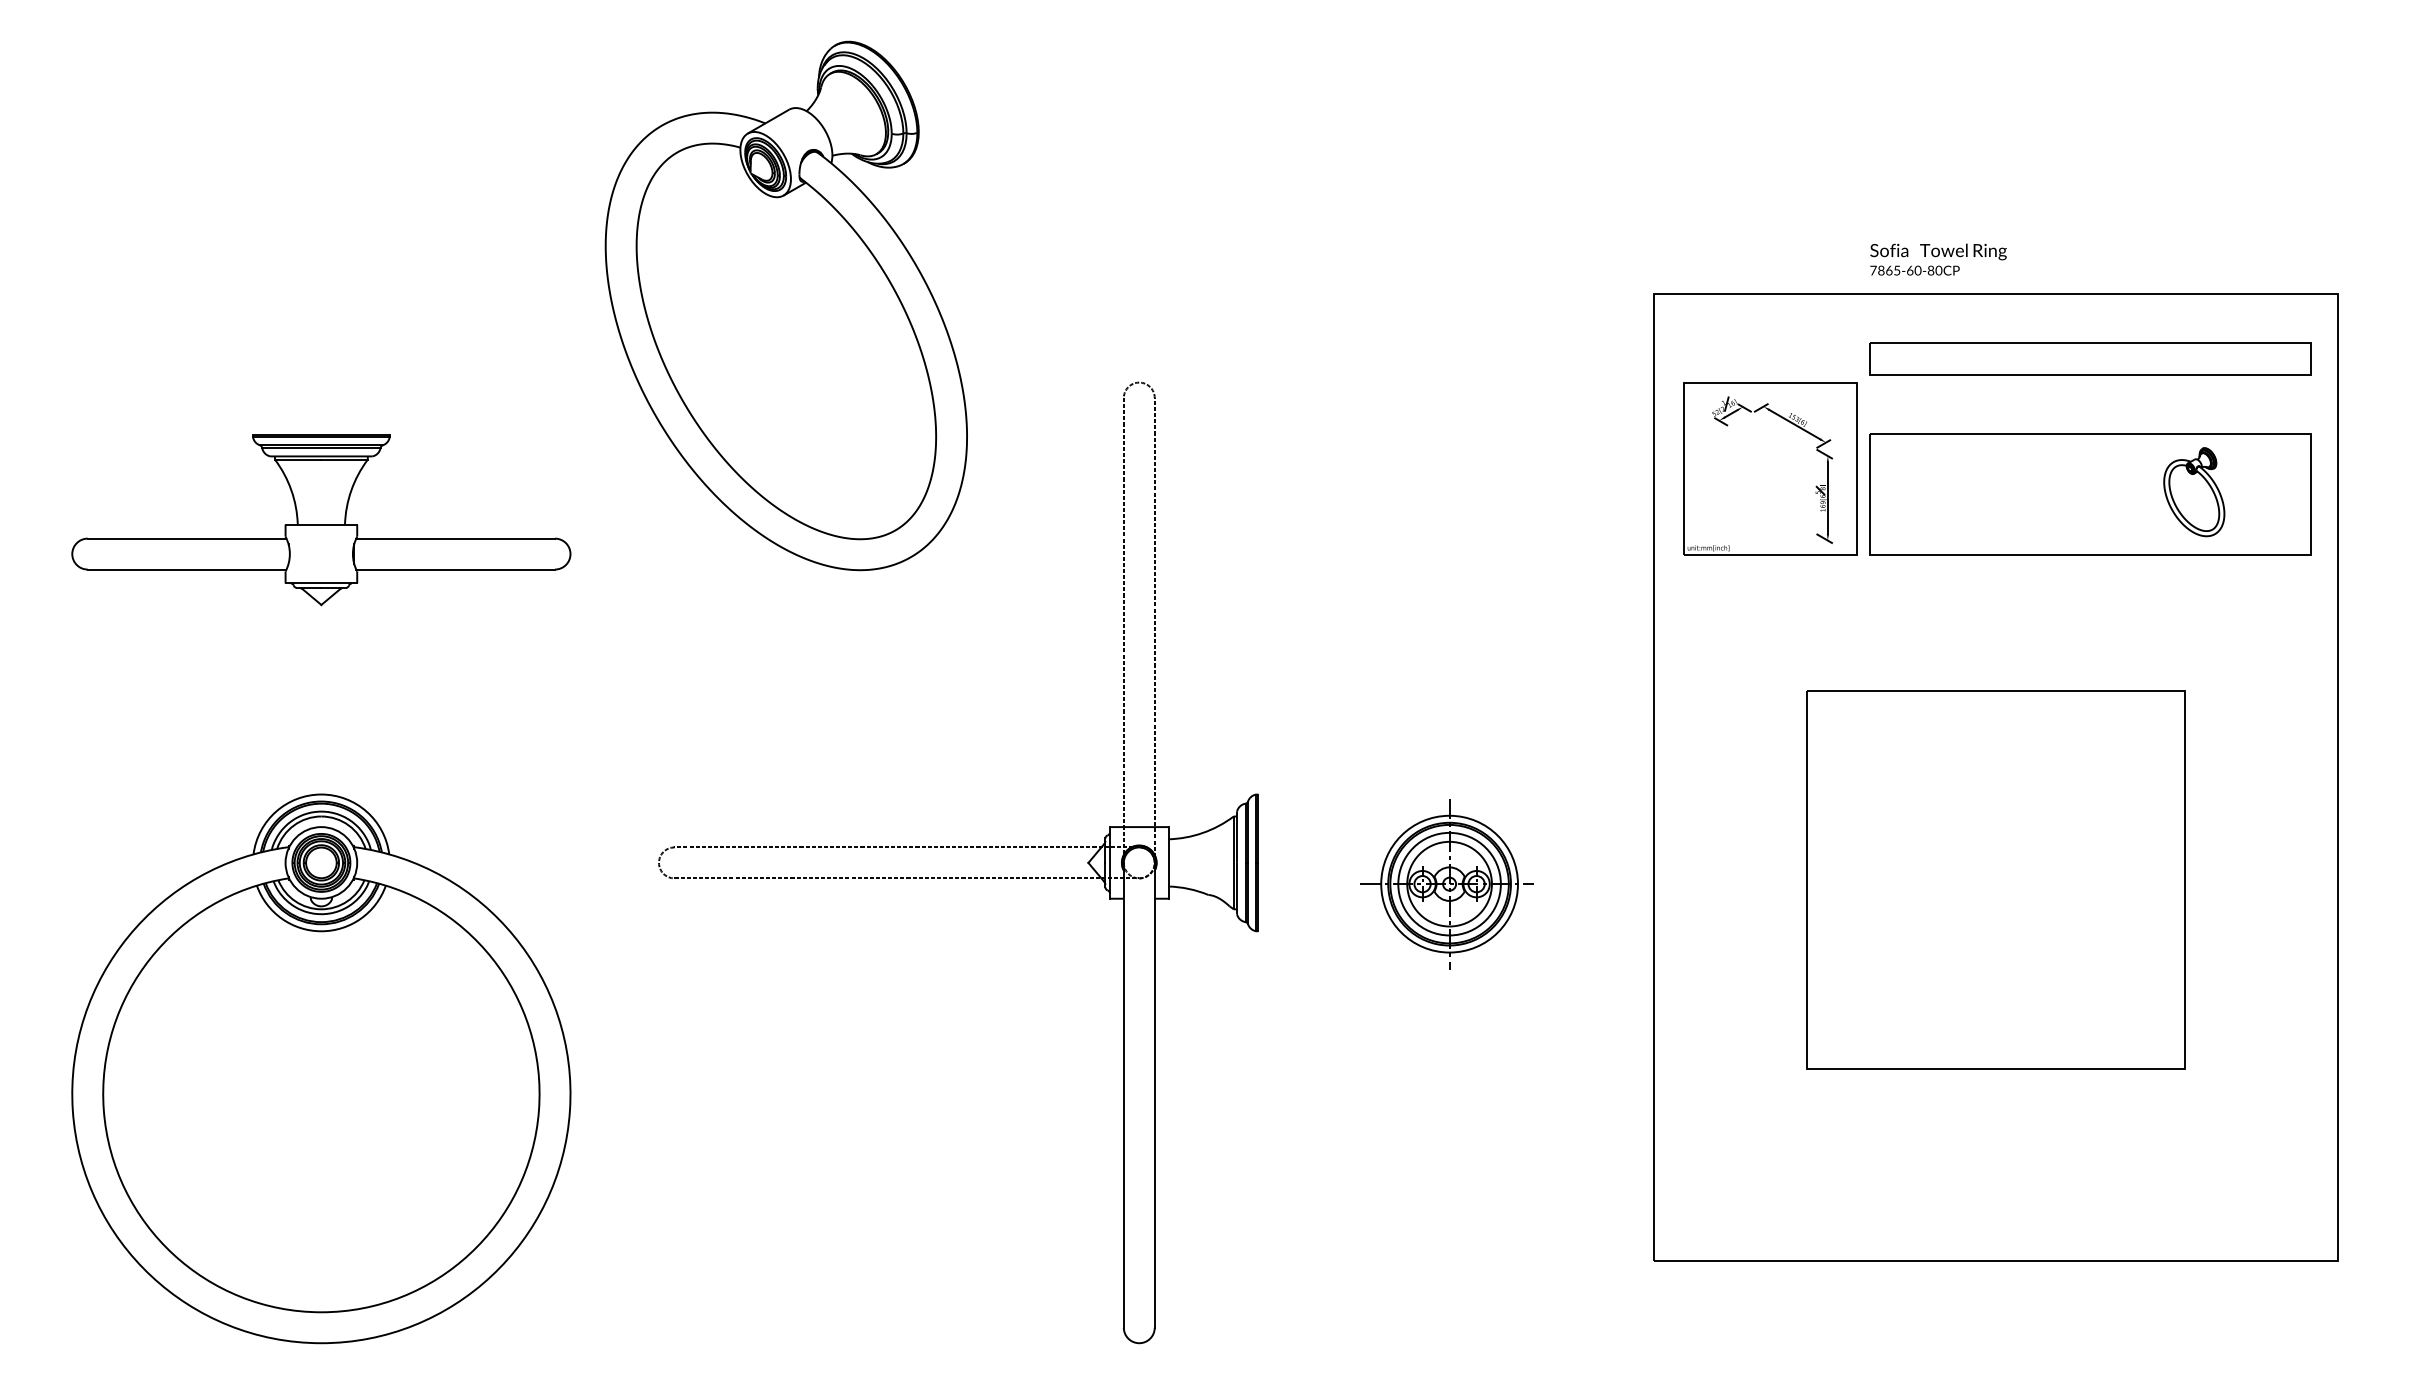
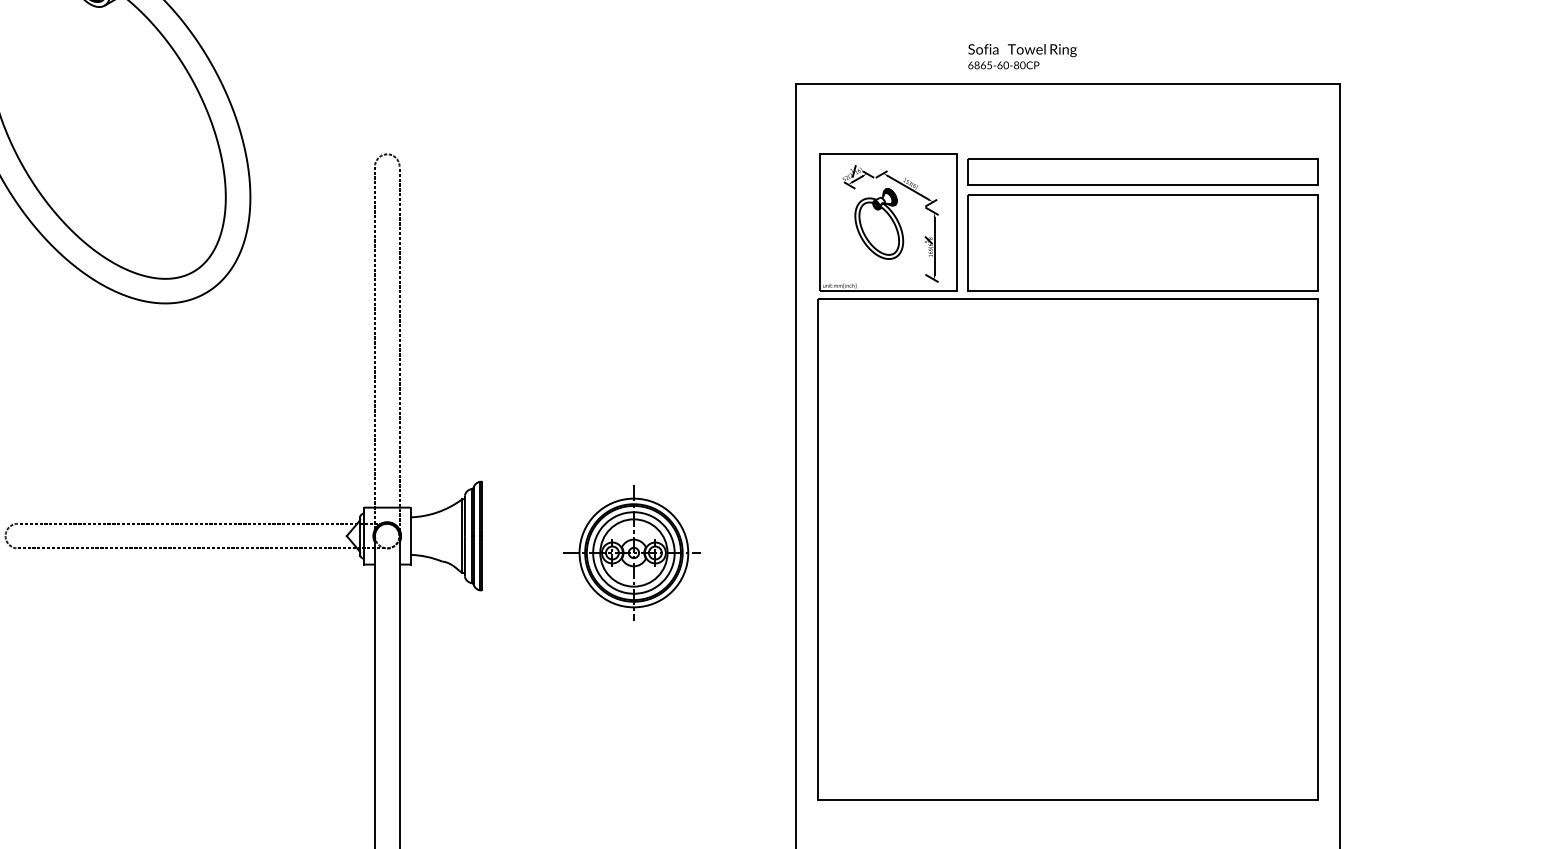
text: (1873, 270) -> (970, 65), 7865-60-80CP -> 6865-60-80CP
part: (2090, 358) -> (1143, 171), moved
part: (2194, 492) -> (879, 224), moved
part: (1995, 879) -> (1067, 549), size x1.67

